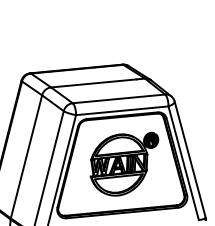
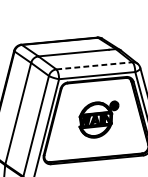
line: (119, 98) -> (94, 65), solid -> dashed
part: (124, 163) -> (98, 119), size x0.7

